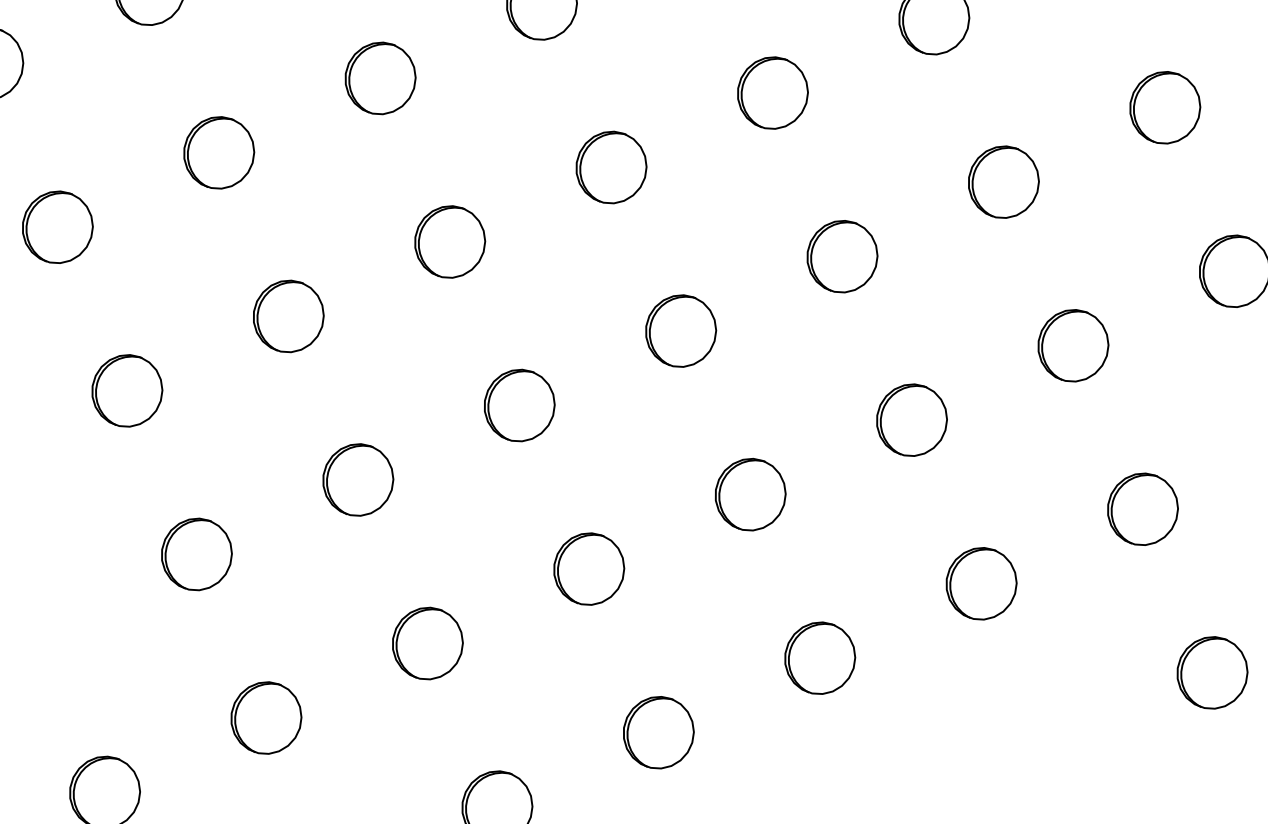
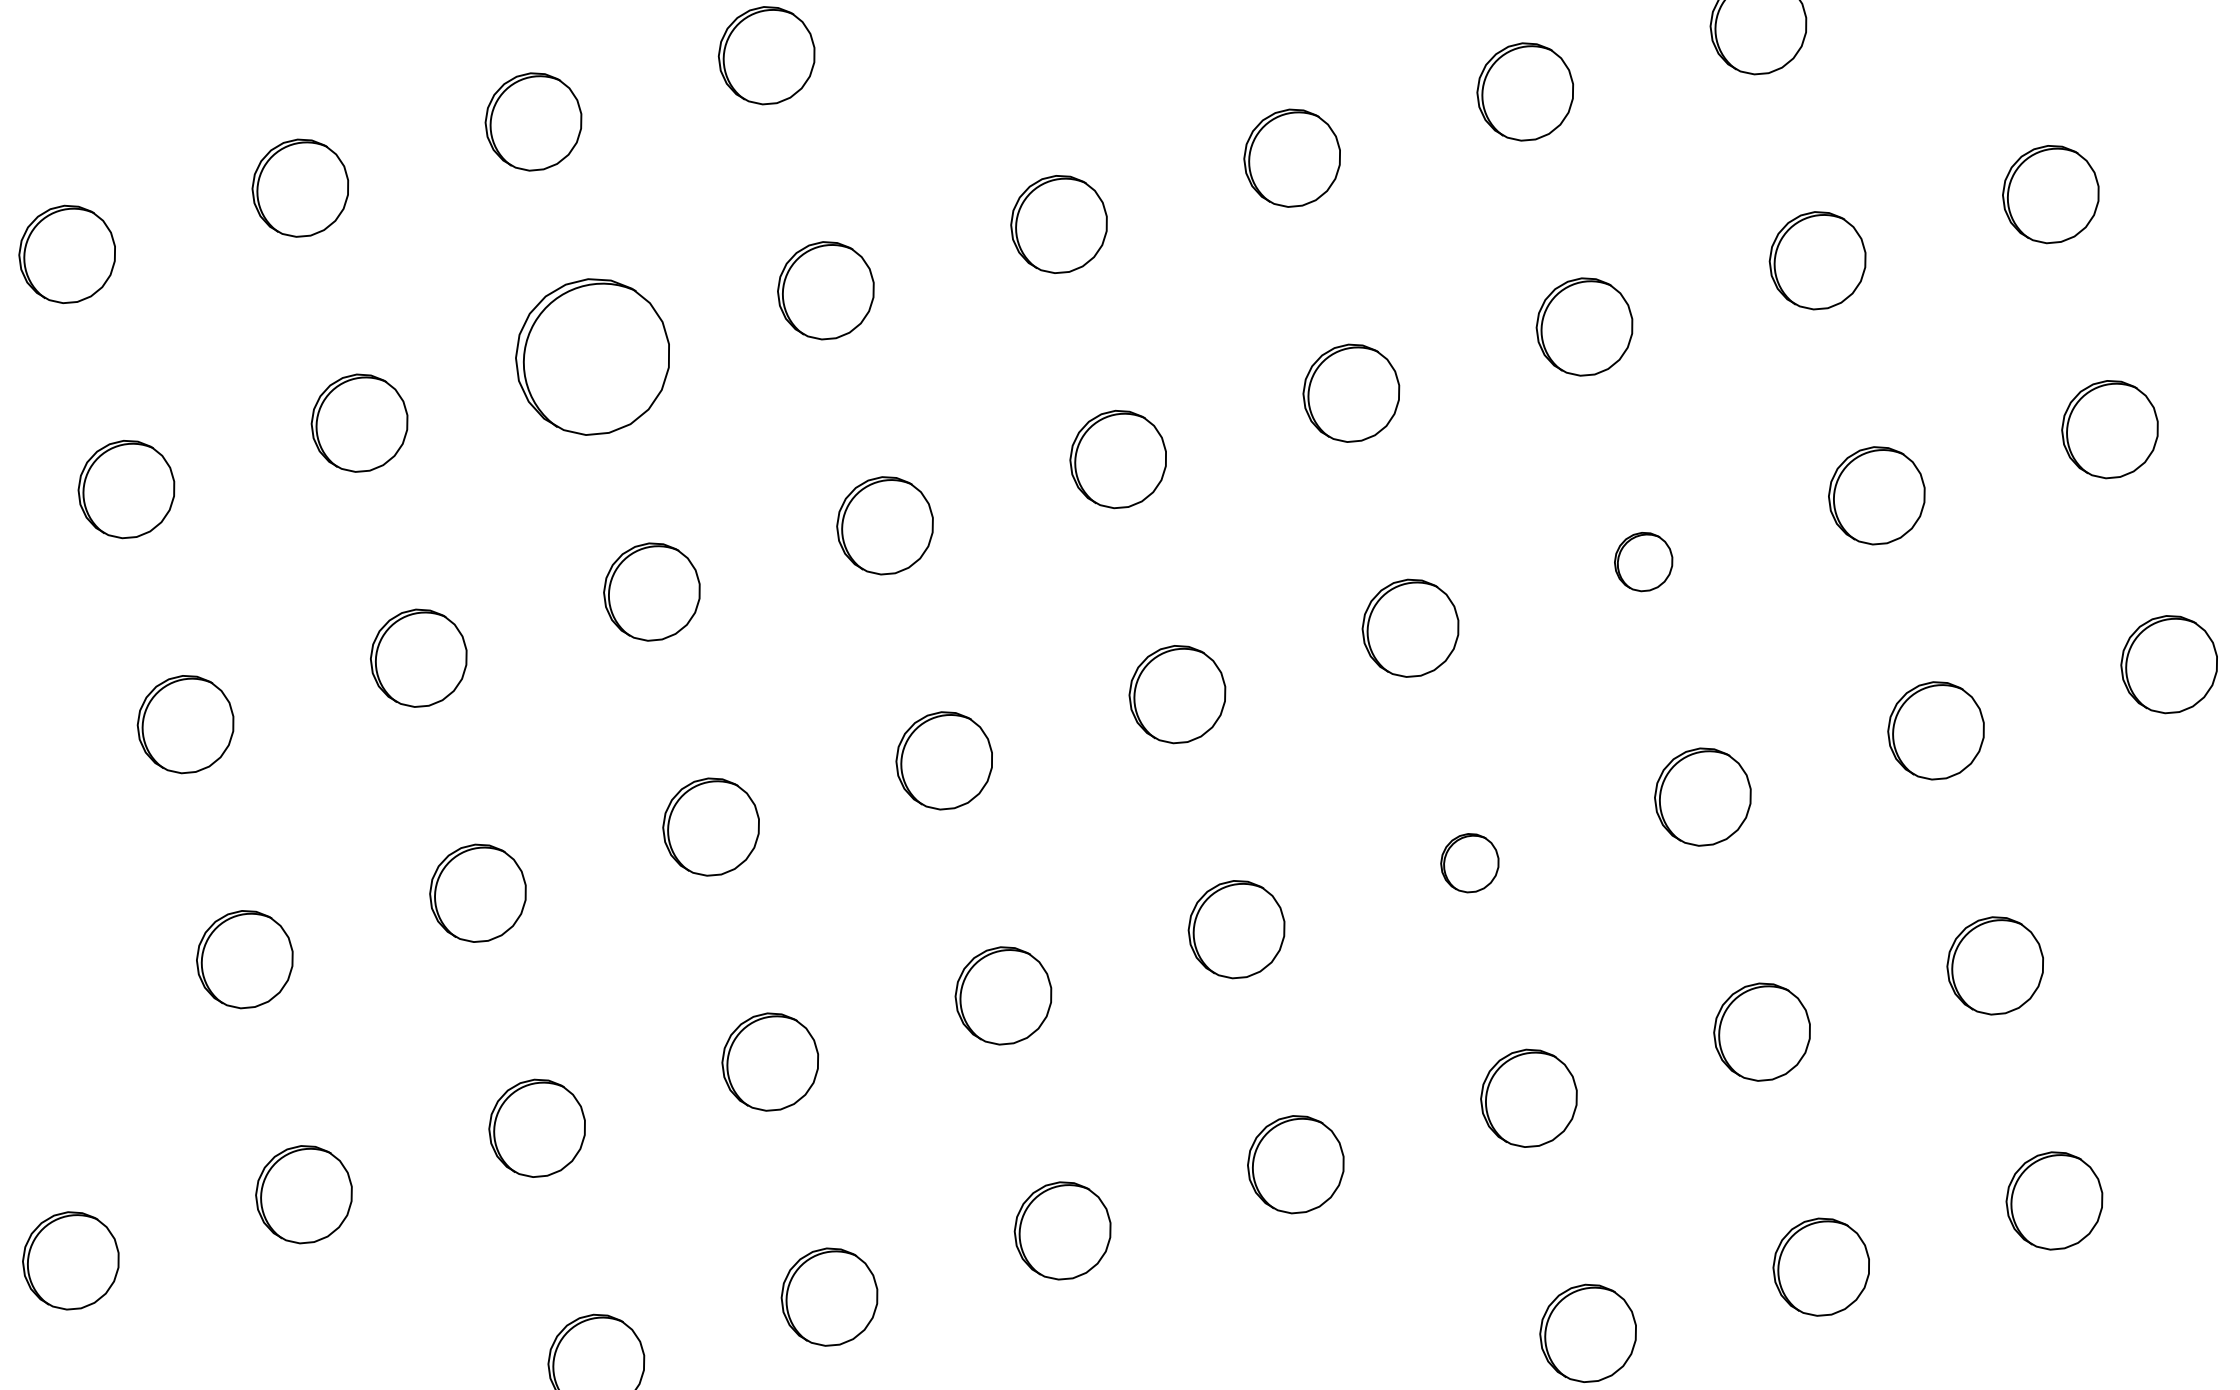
part: (380, 78) -> (592, 356), size x1.6
part: (1164, 107) -> (1643, 561), size x0.6
part: (1072, 345) -> (1469, 862), size x0.6

